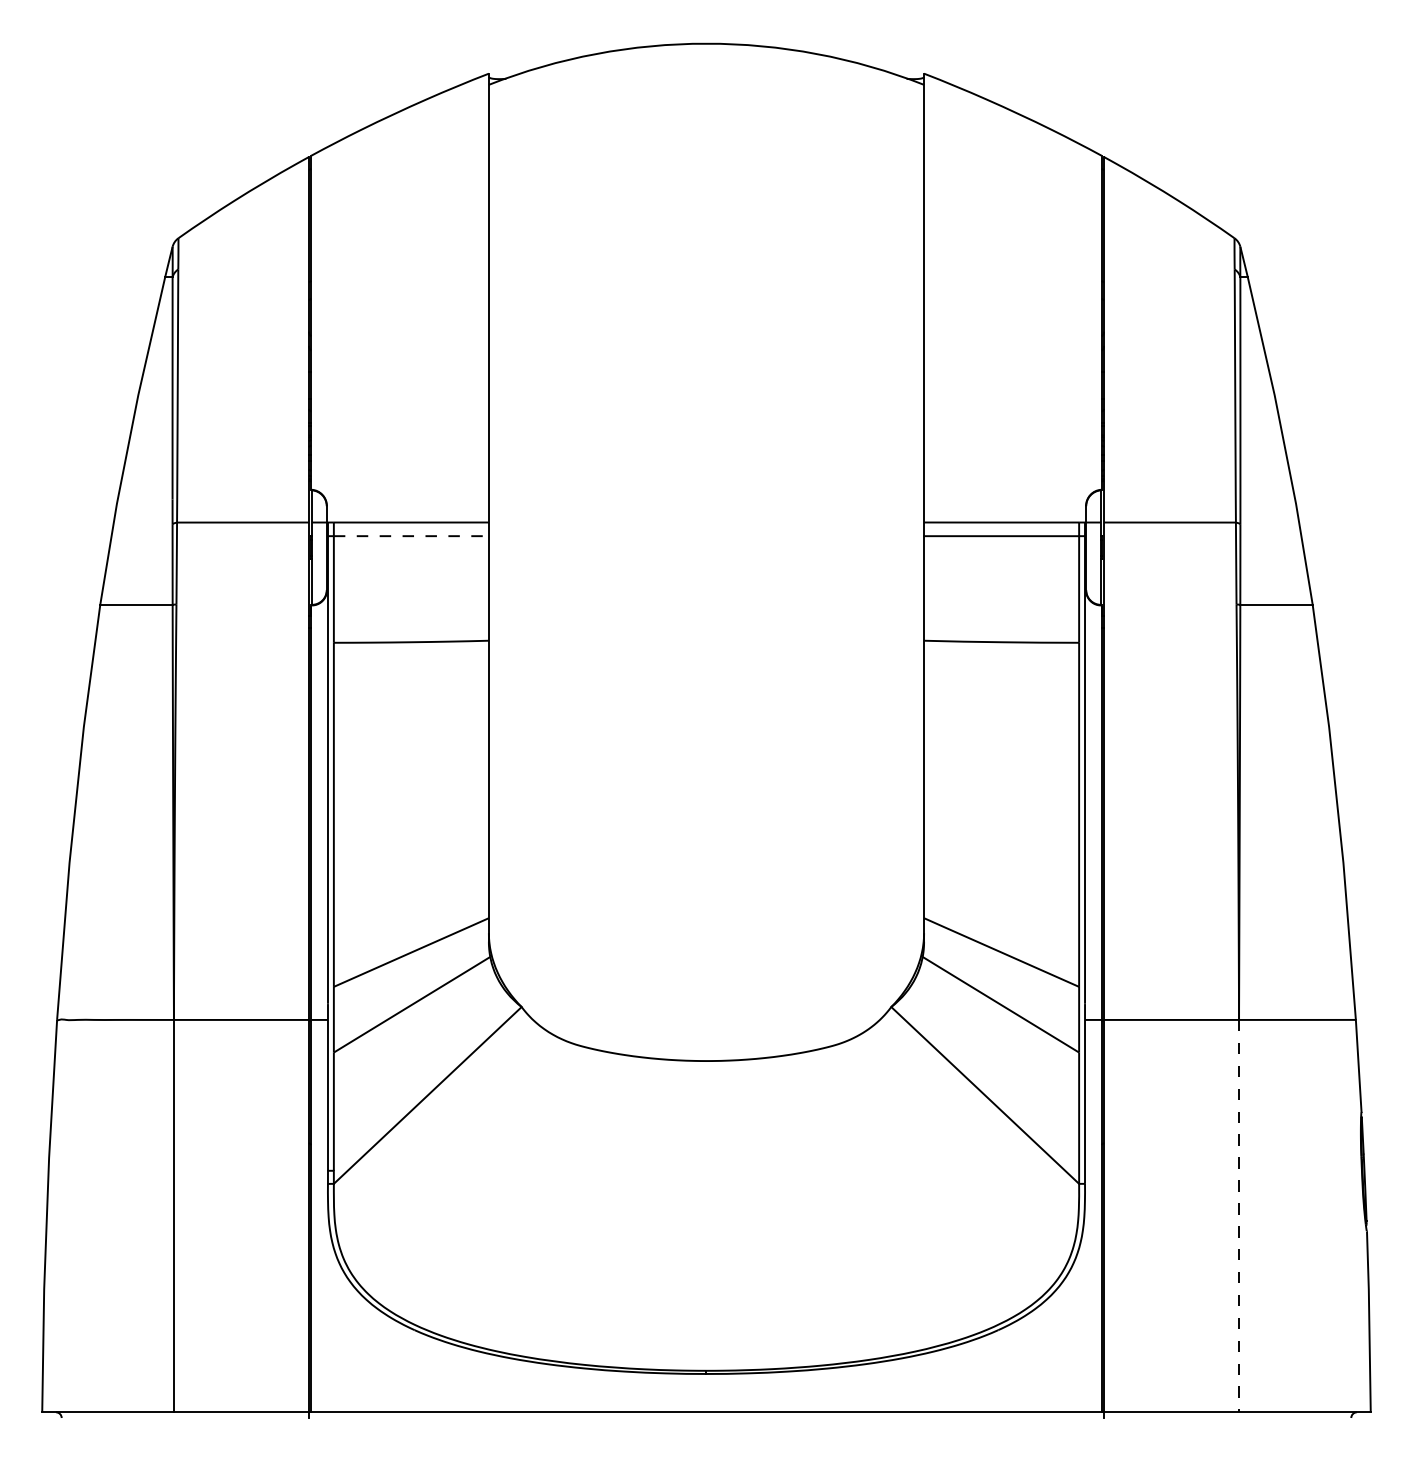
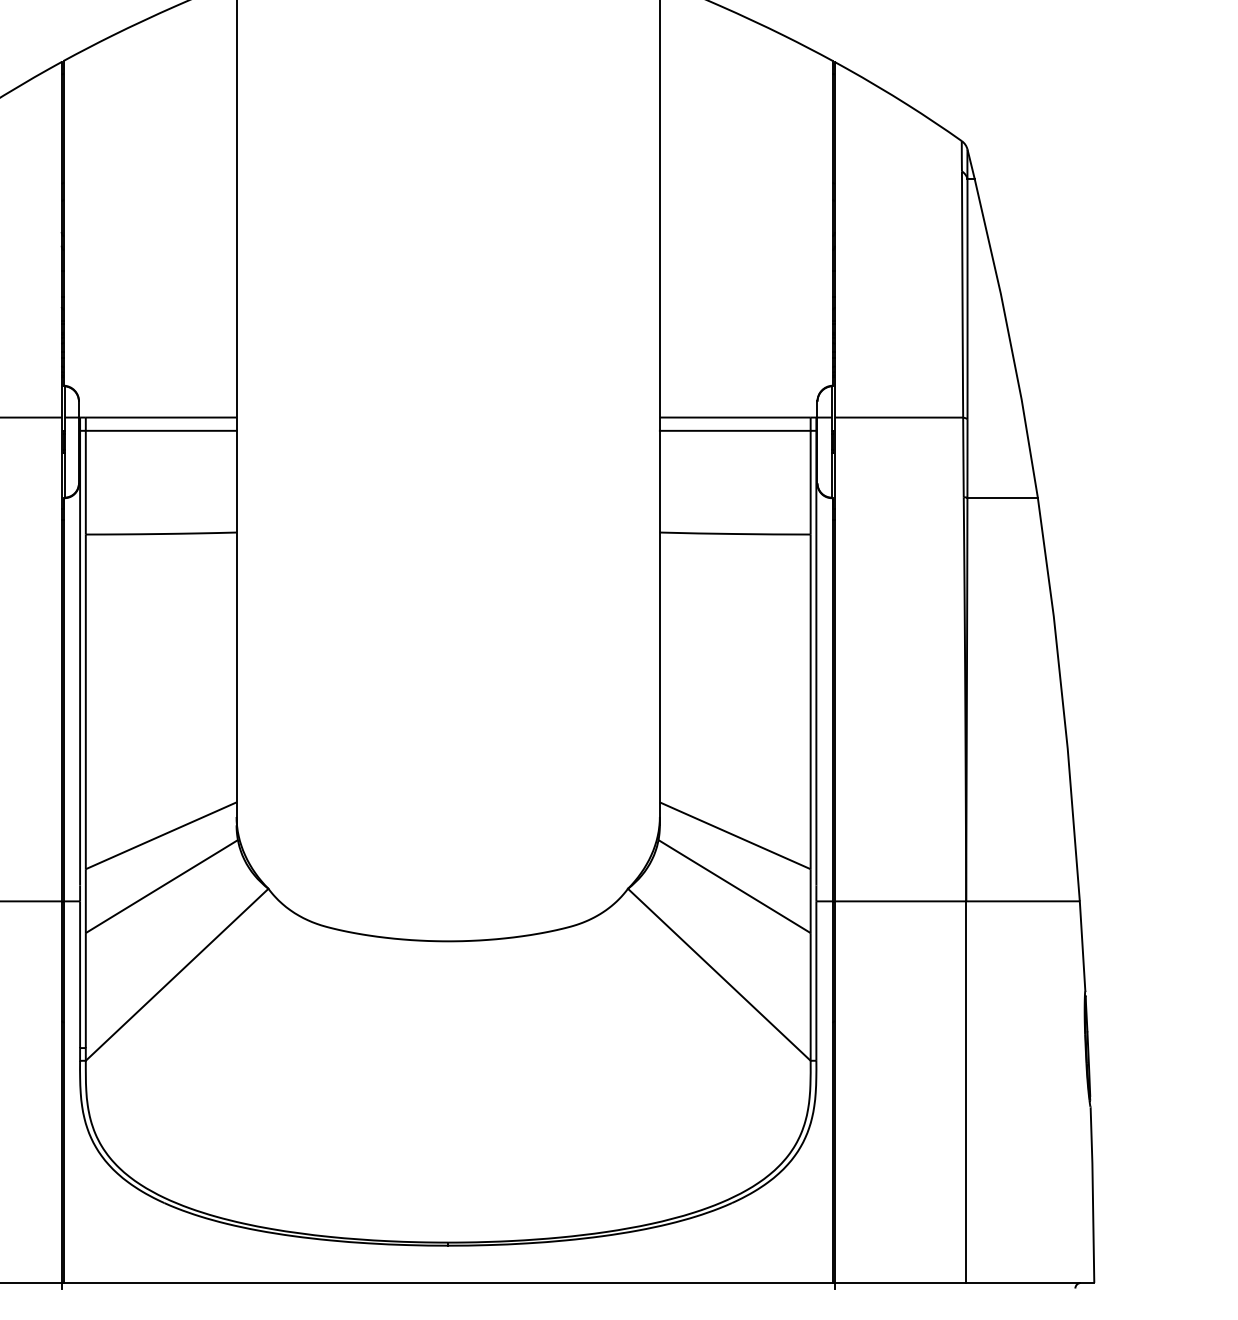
line: (411, 536) -> (161, 431), dashed -> solid
line: (1239, 1216) -> (966, 1092), dashed -> solid

